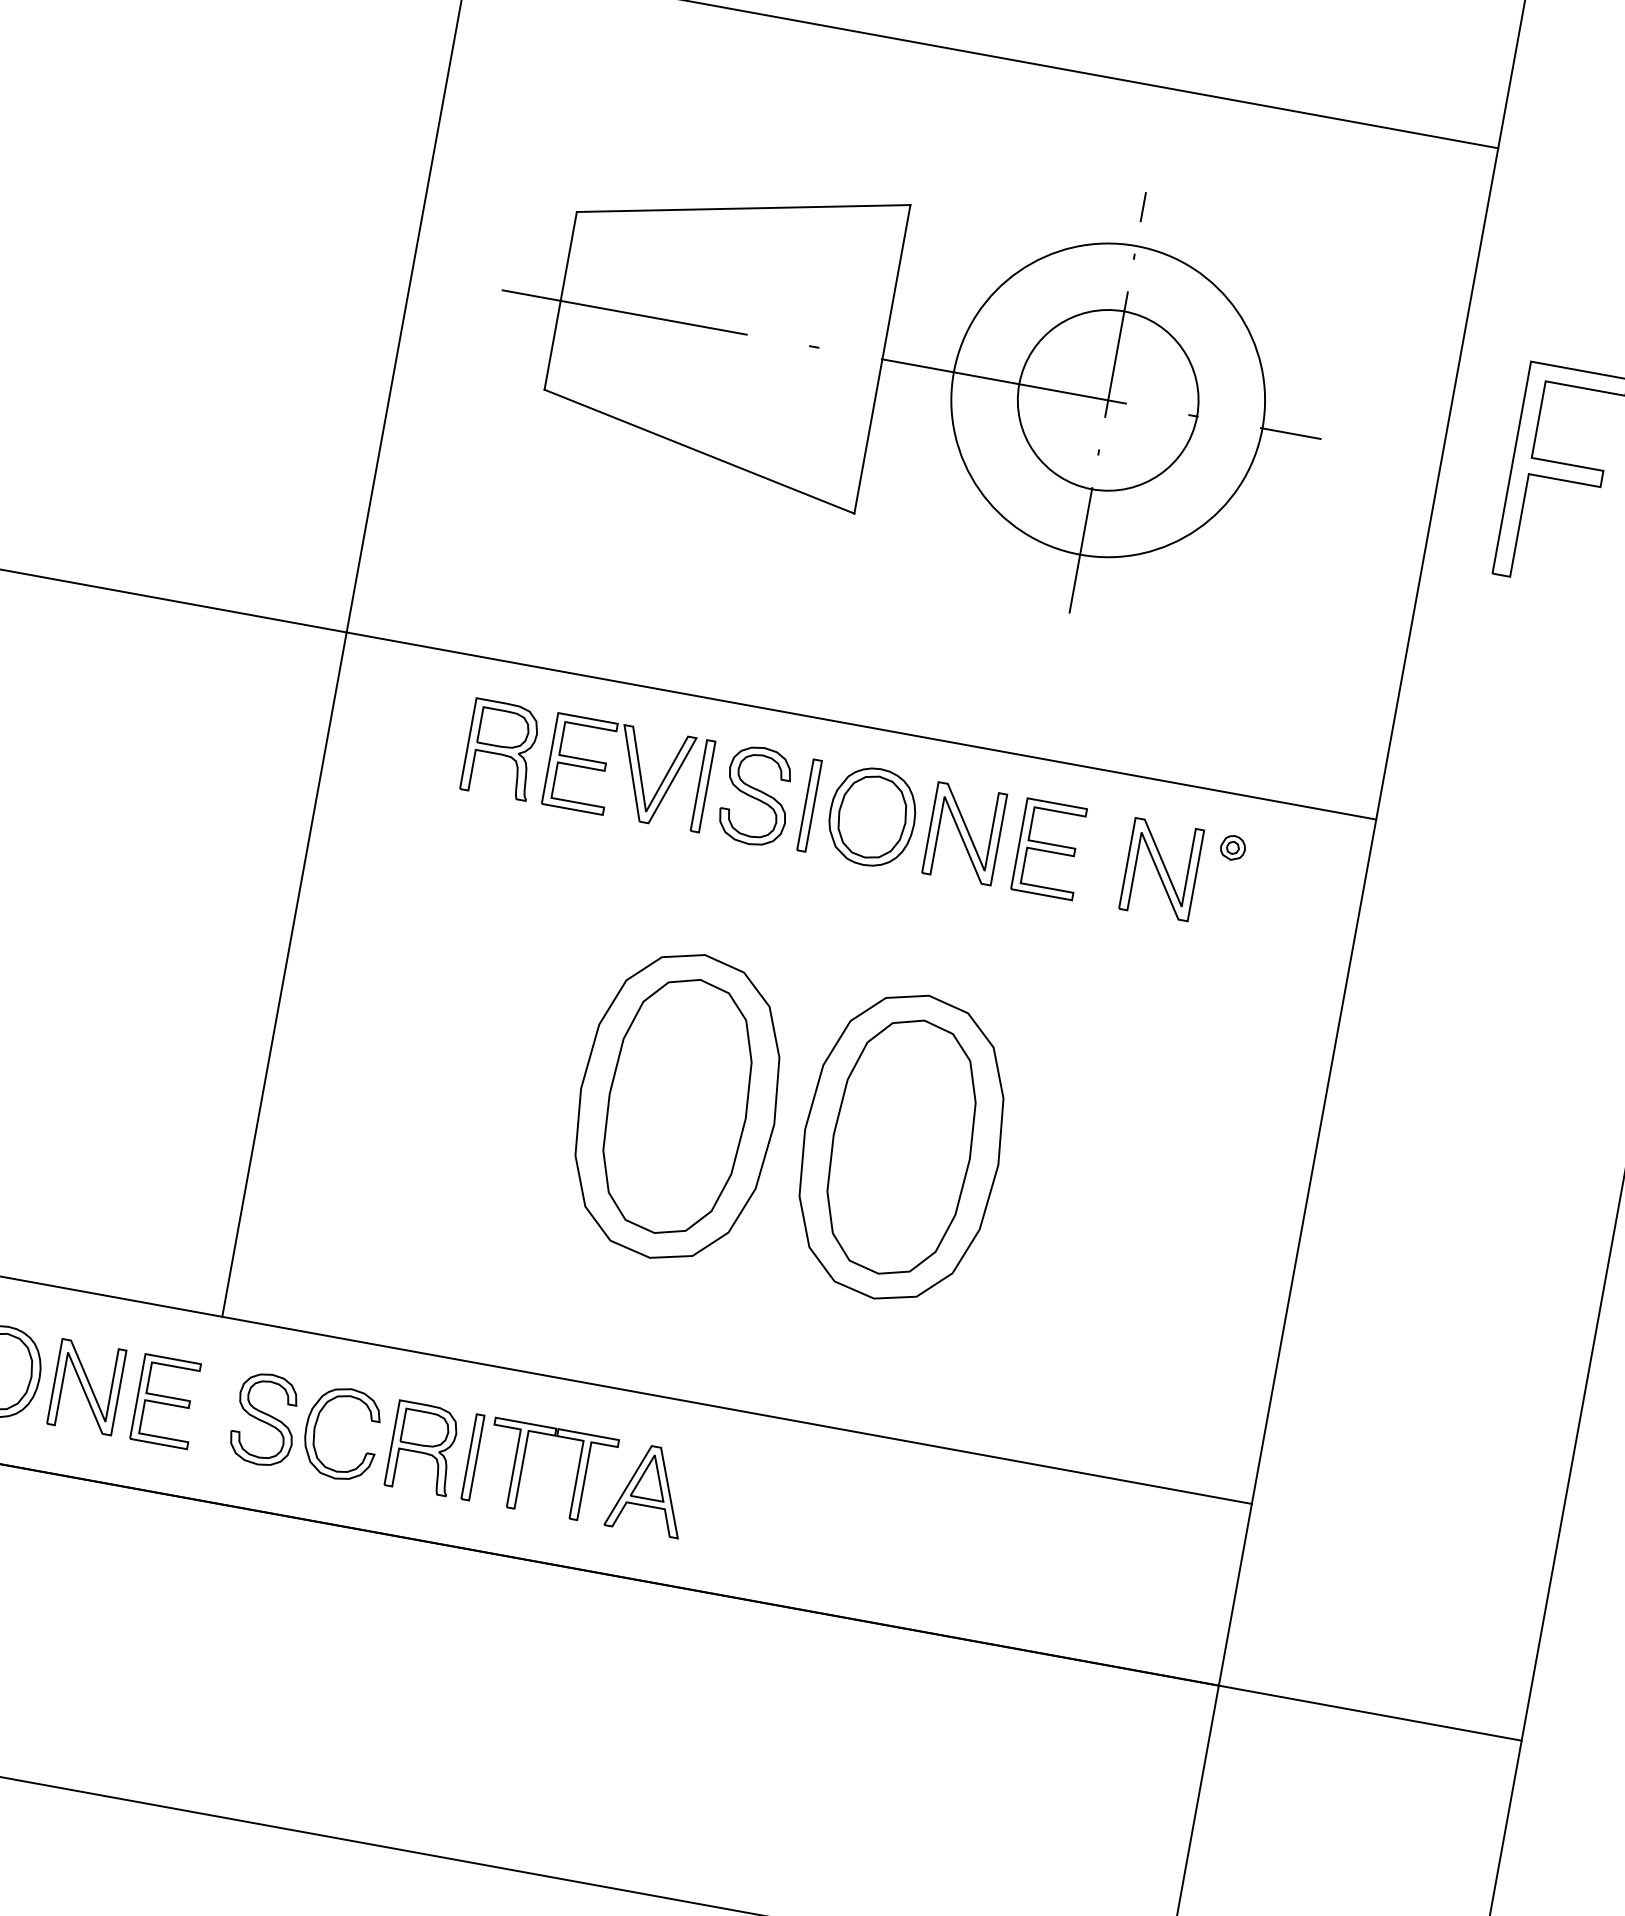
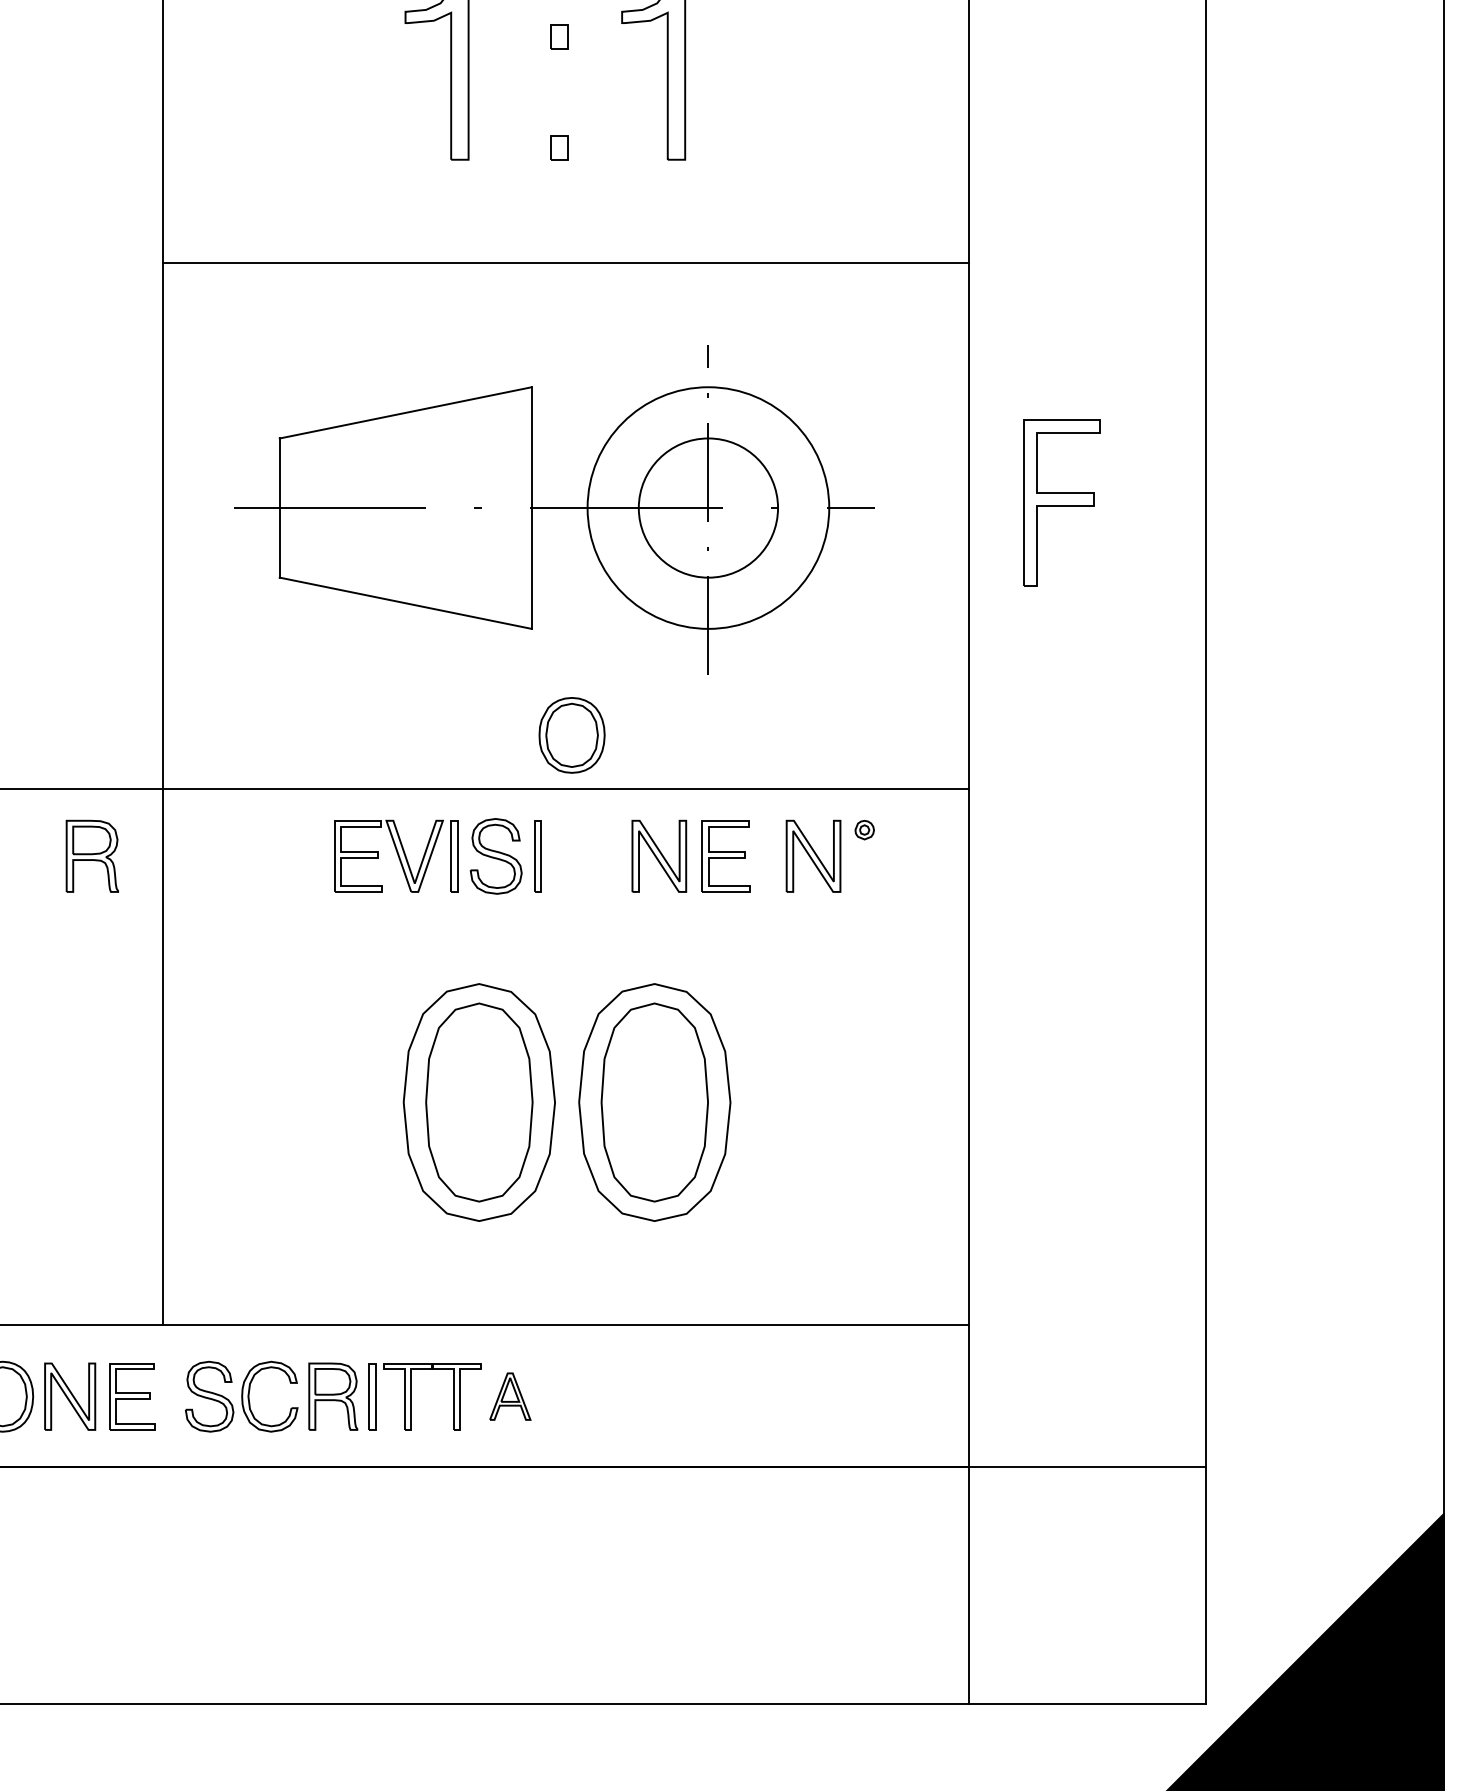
part: (500, 748) -> (91, 855), moved
part: (871, 817) -> (571, 735), moved
part: (649, 1489) -> (510, 1396), size x0.7

